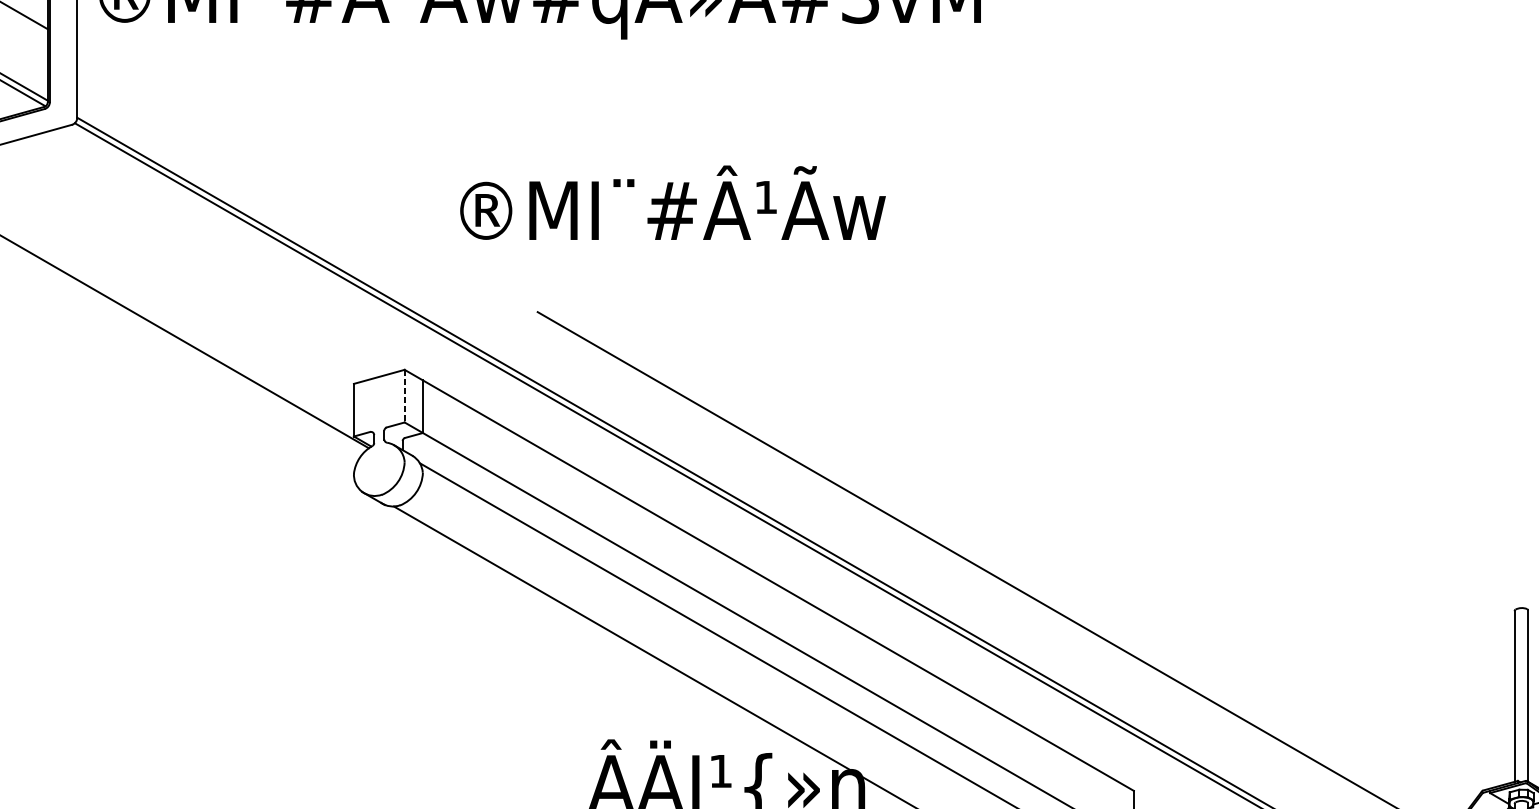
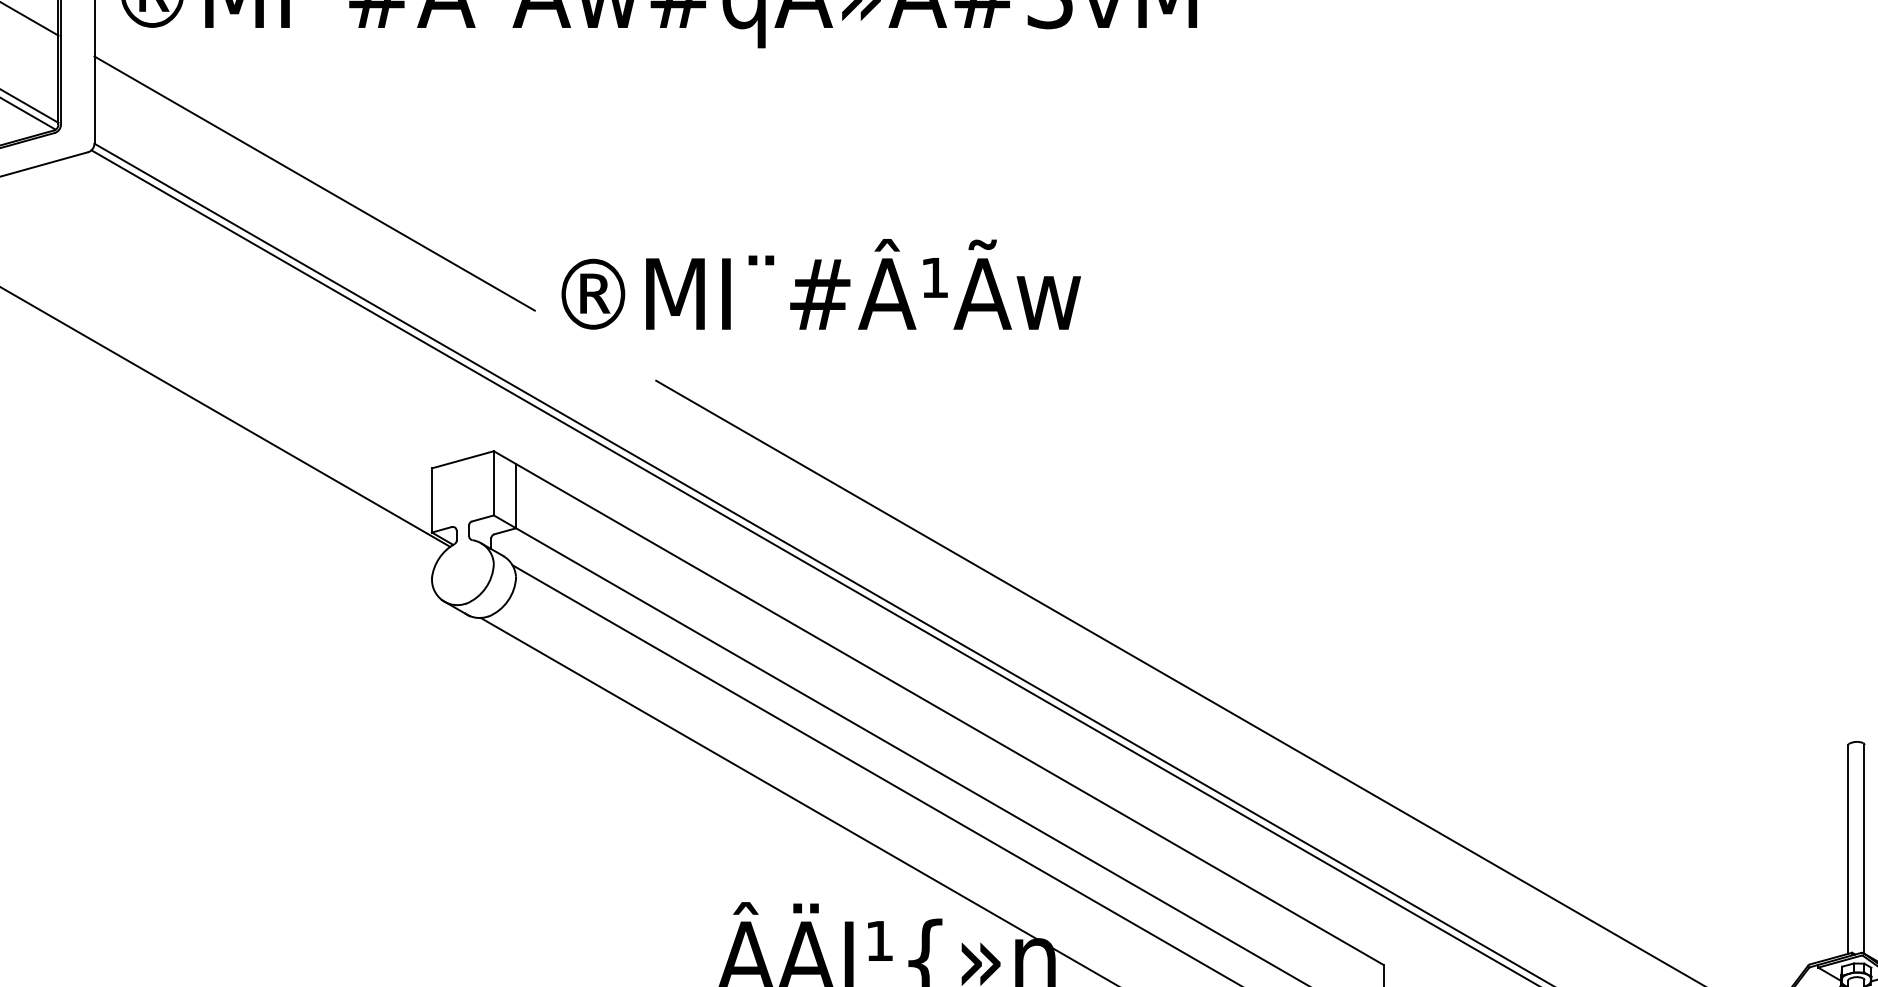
line: (257, 150) -> (314, 183), added
text: (672, 202) -> (820, 284), moved
line: (404, 396) -> (493, 483), dashed -> solid

